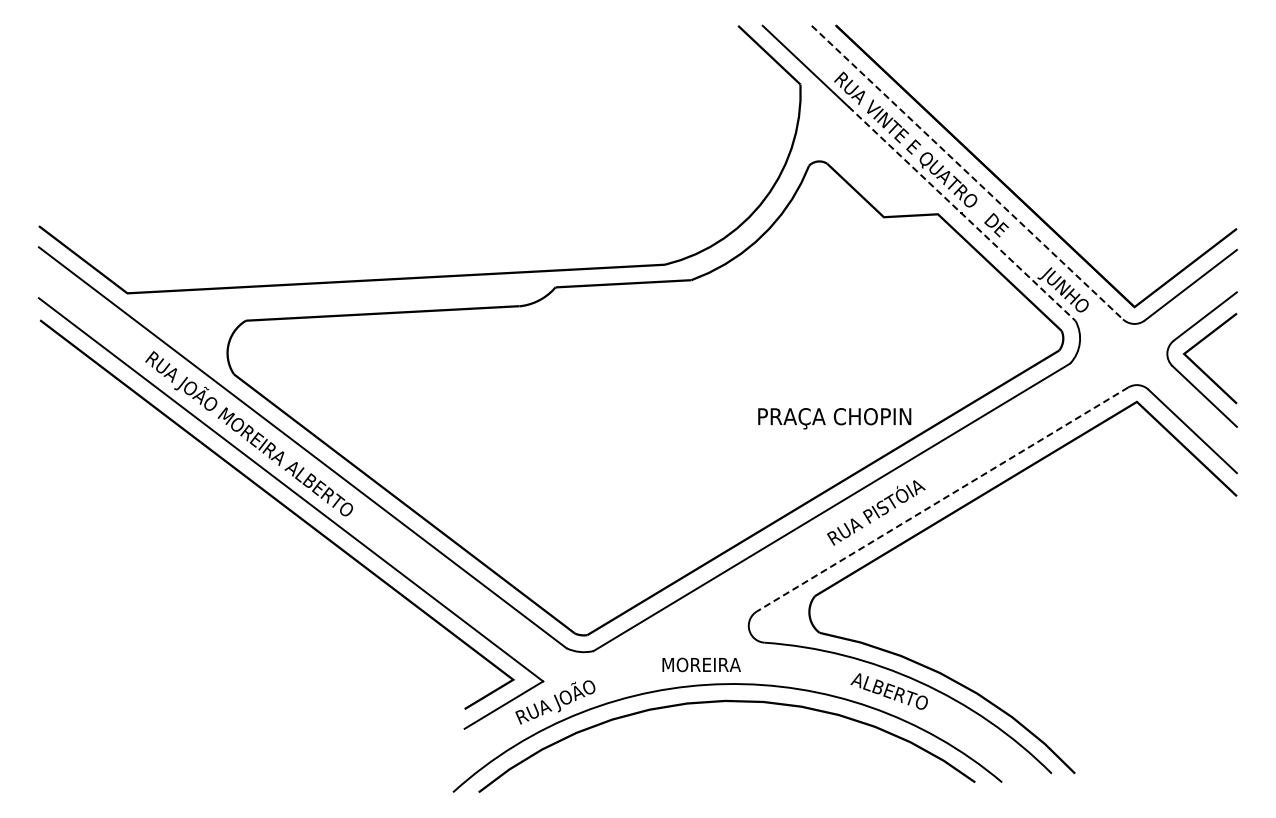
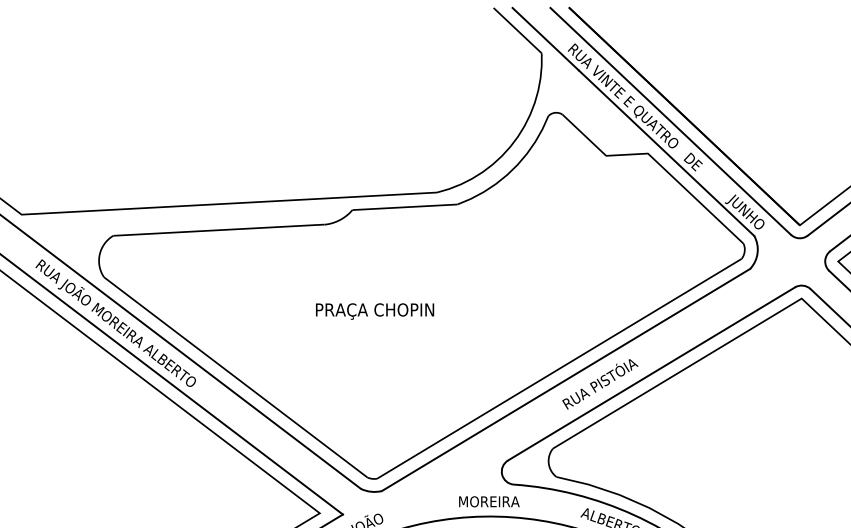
line: (967, 172) -> (670, 121), dashed -> solid
line: (962, 213) -> (666, 152), dashed -> solid
text: (834, 418) -> (374, 311), moved
line: (942, 499) -> (651, 373), dashed -> solid
text: (701, 664) -> (489, 501), moved

